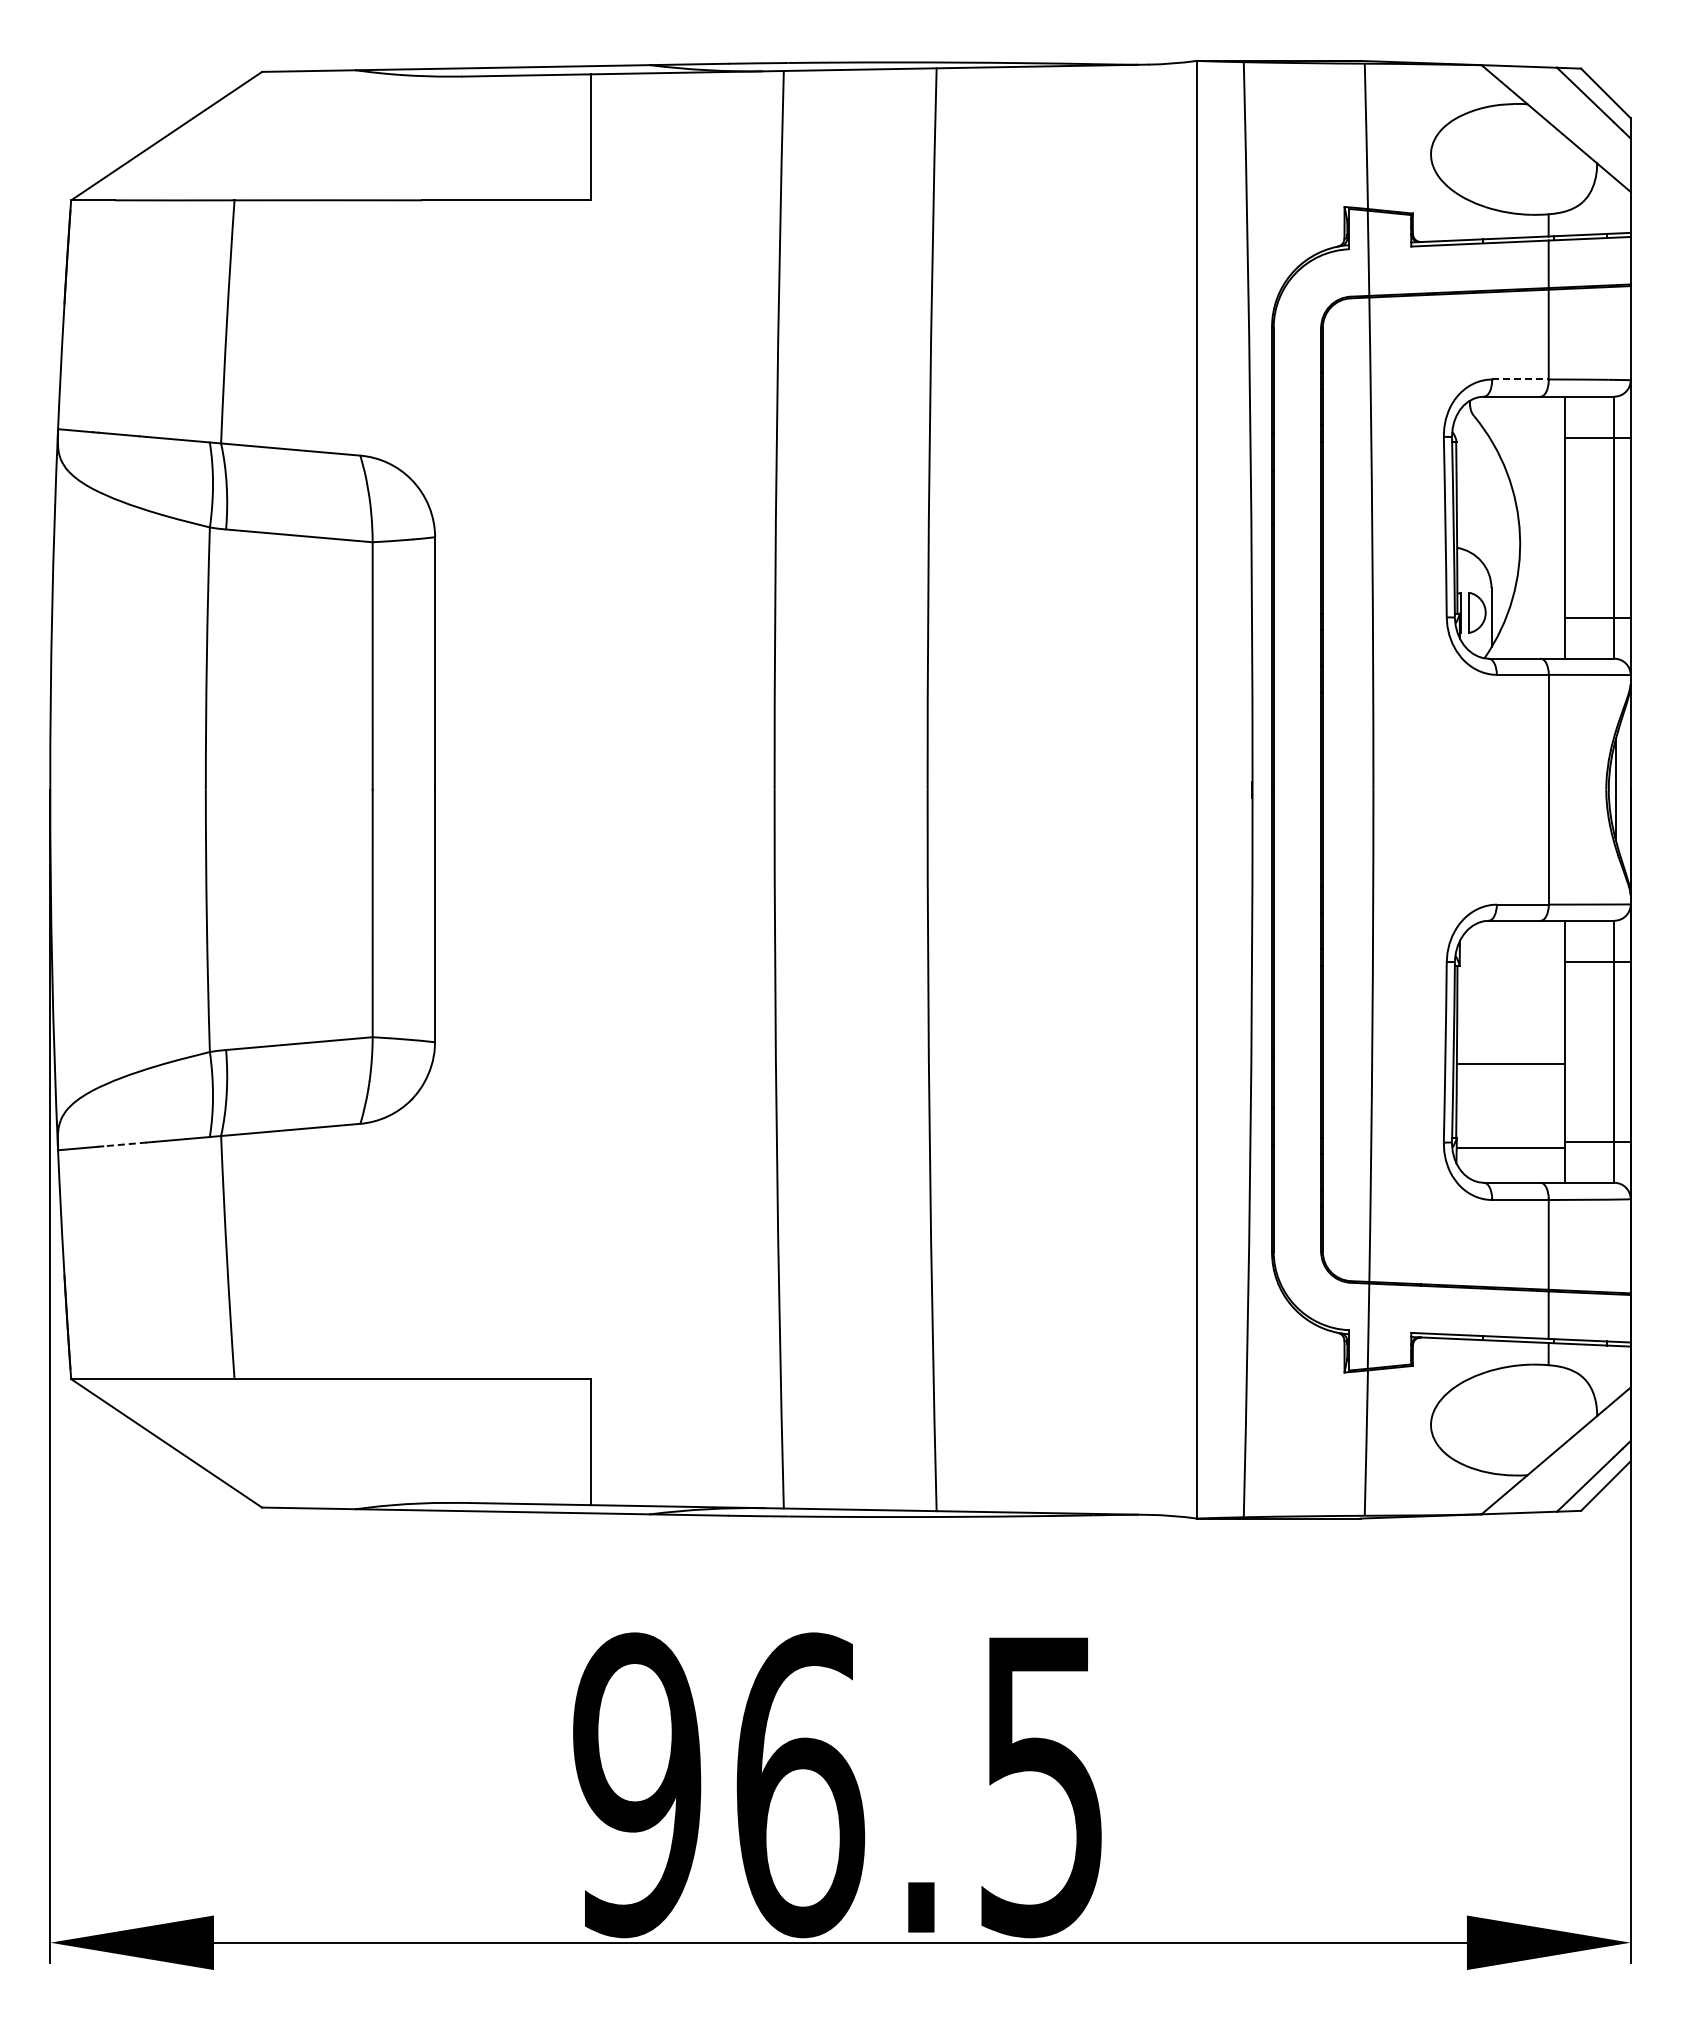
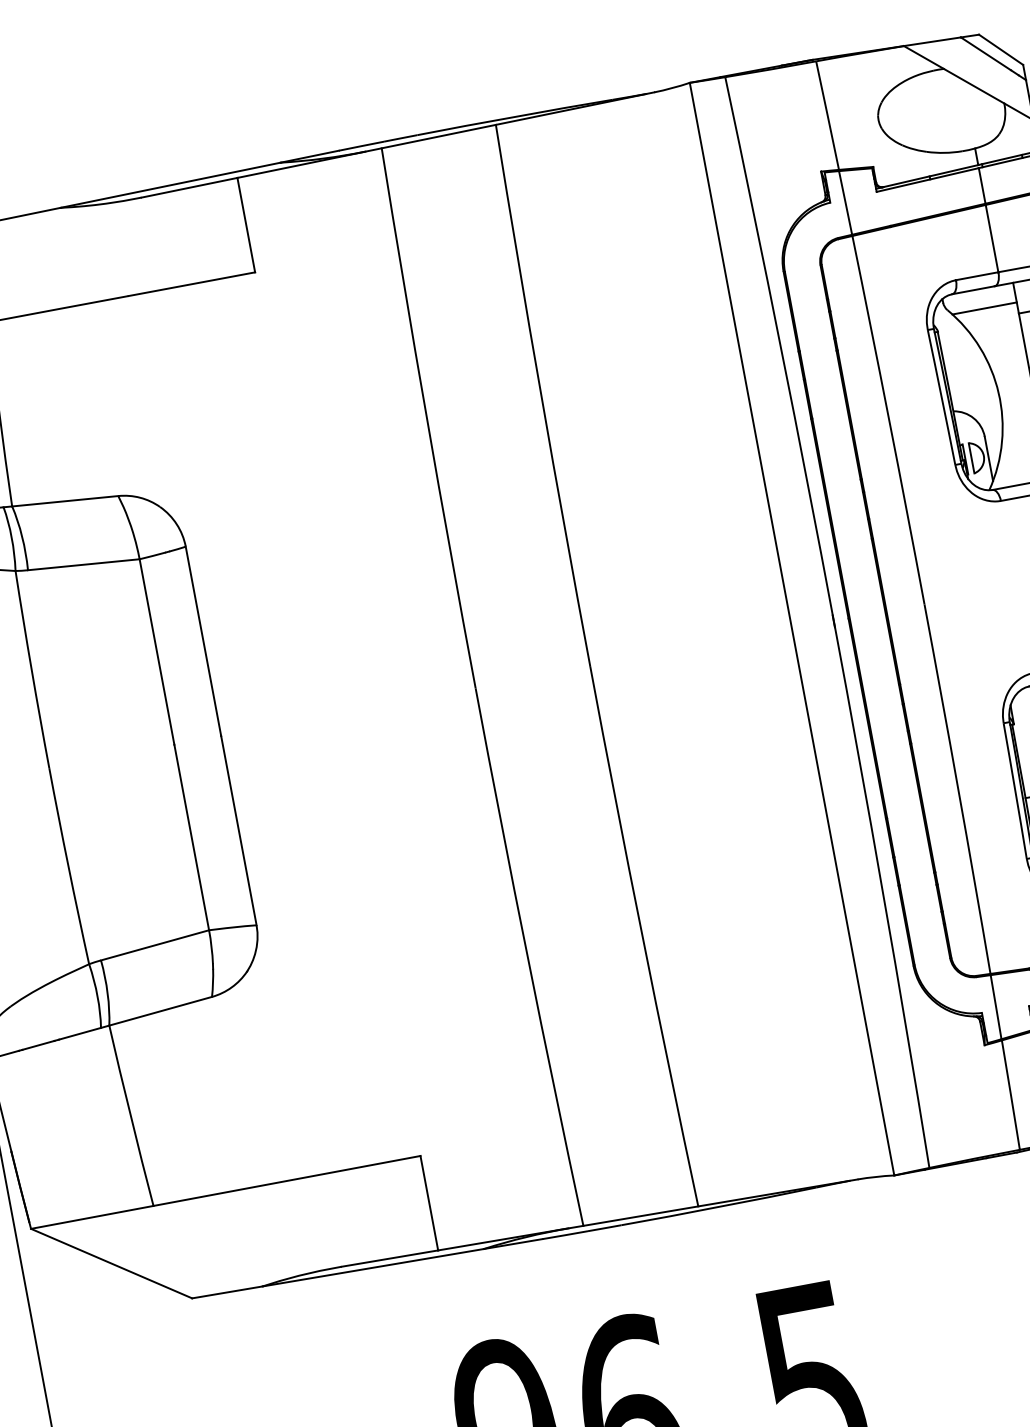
line: (1520, 379) -> (977, 276), dashed -> solid
line: (1522, 422) -> (984, 308), added
line: (125, 1144) -> (38, 1045), dashed -> solid

